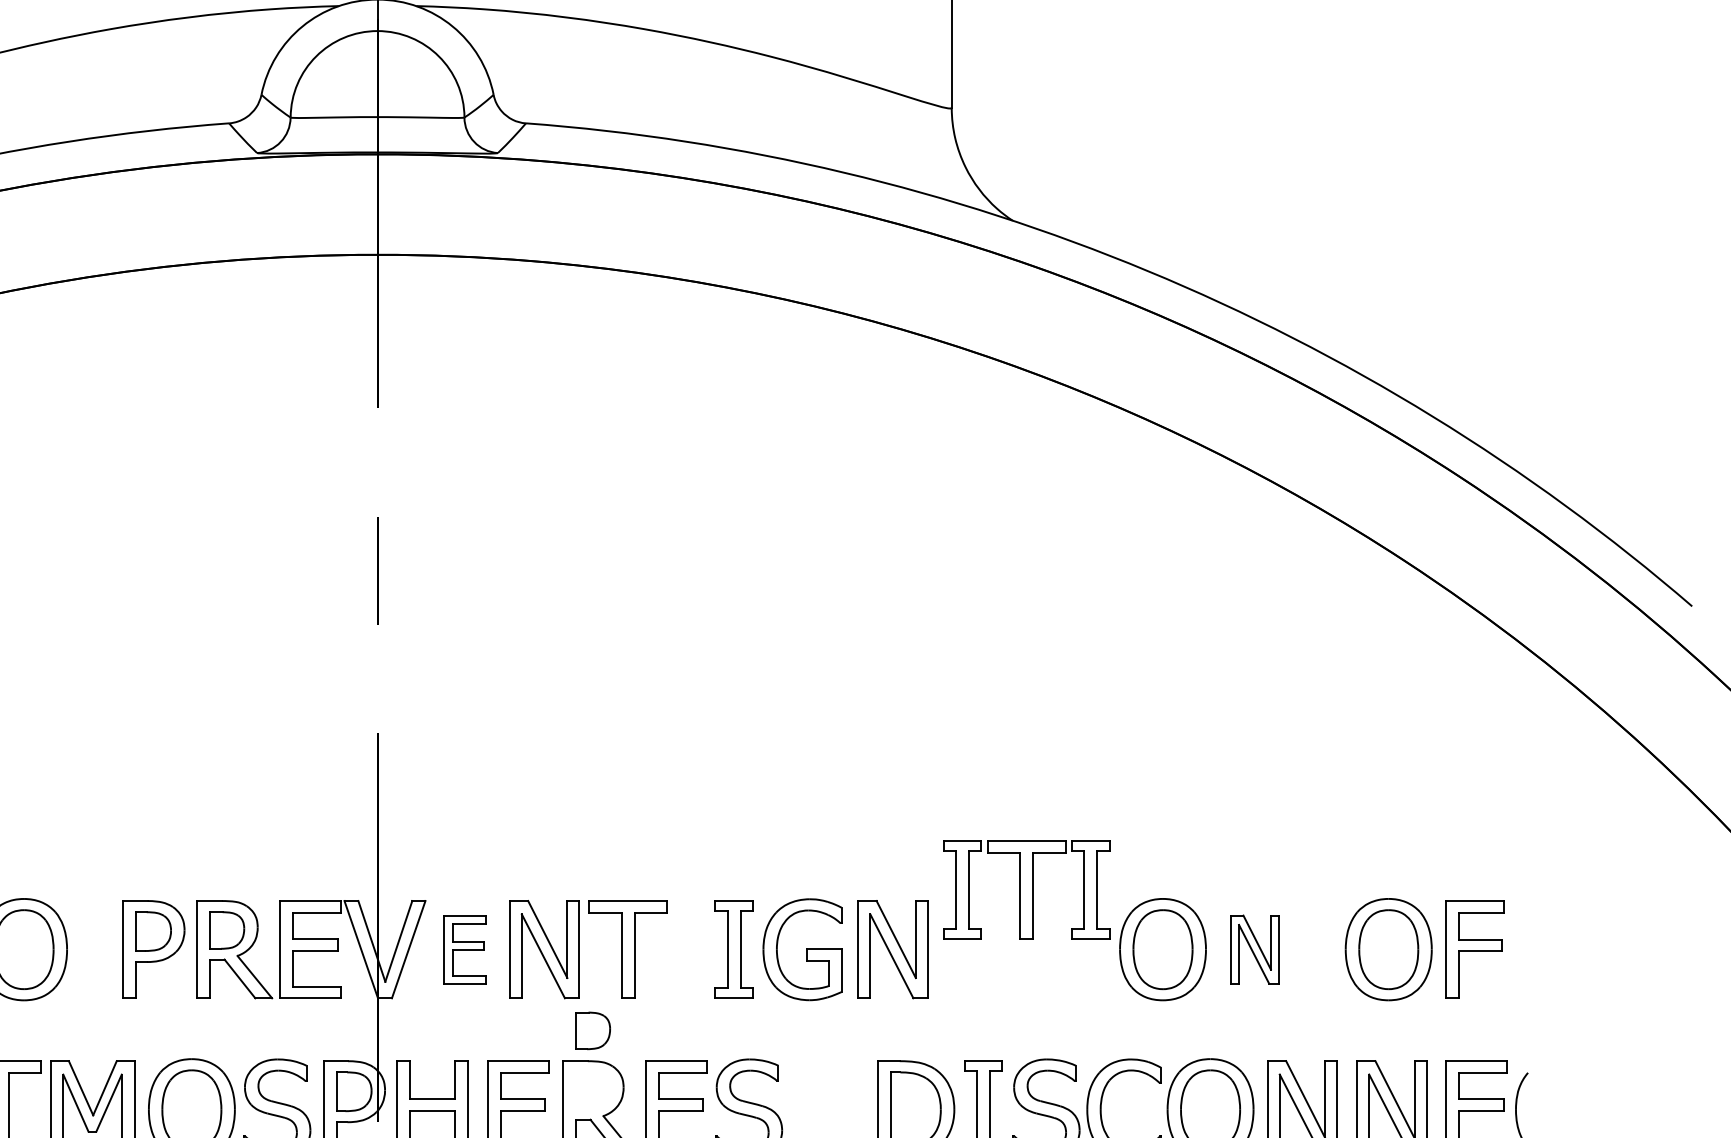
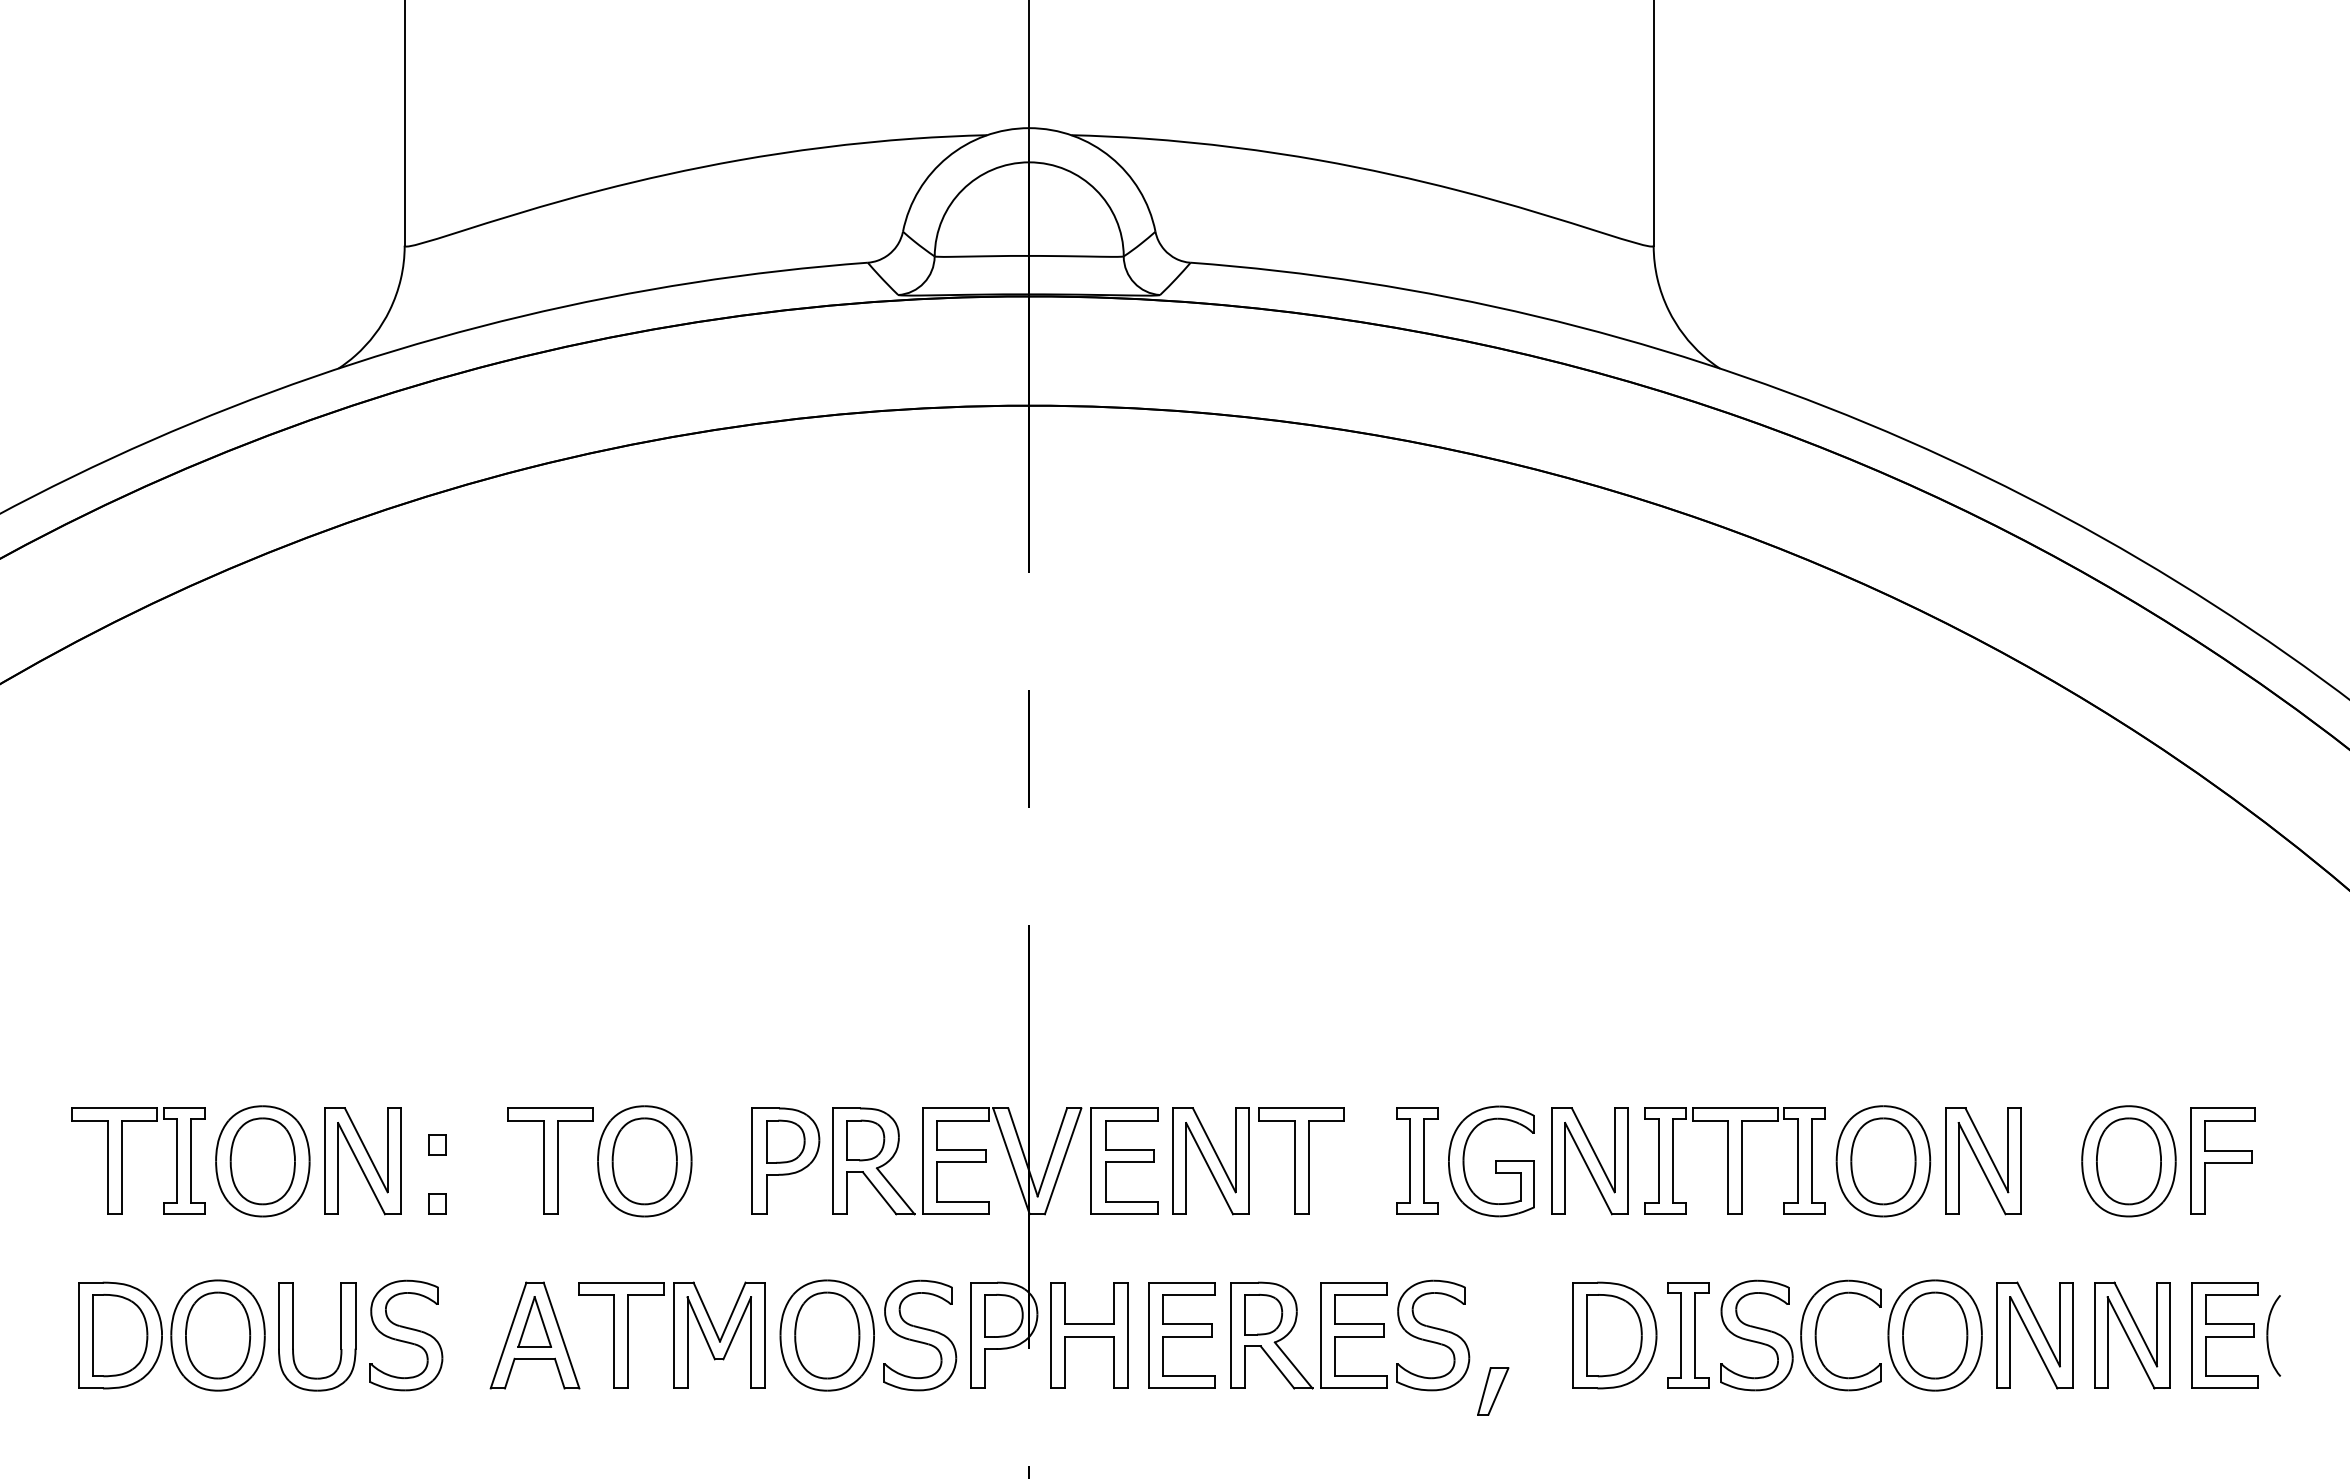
part: (1026, 889) -> (1734, 1160), moved
part: (465, 948) -> (1124, 1160), size x1.43
part: (1255, 949) -> (1983, 1161), size x1.43
part: (592, 1030) -> (1263, 1314), moved

